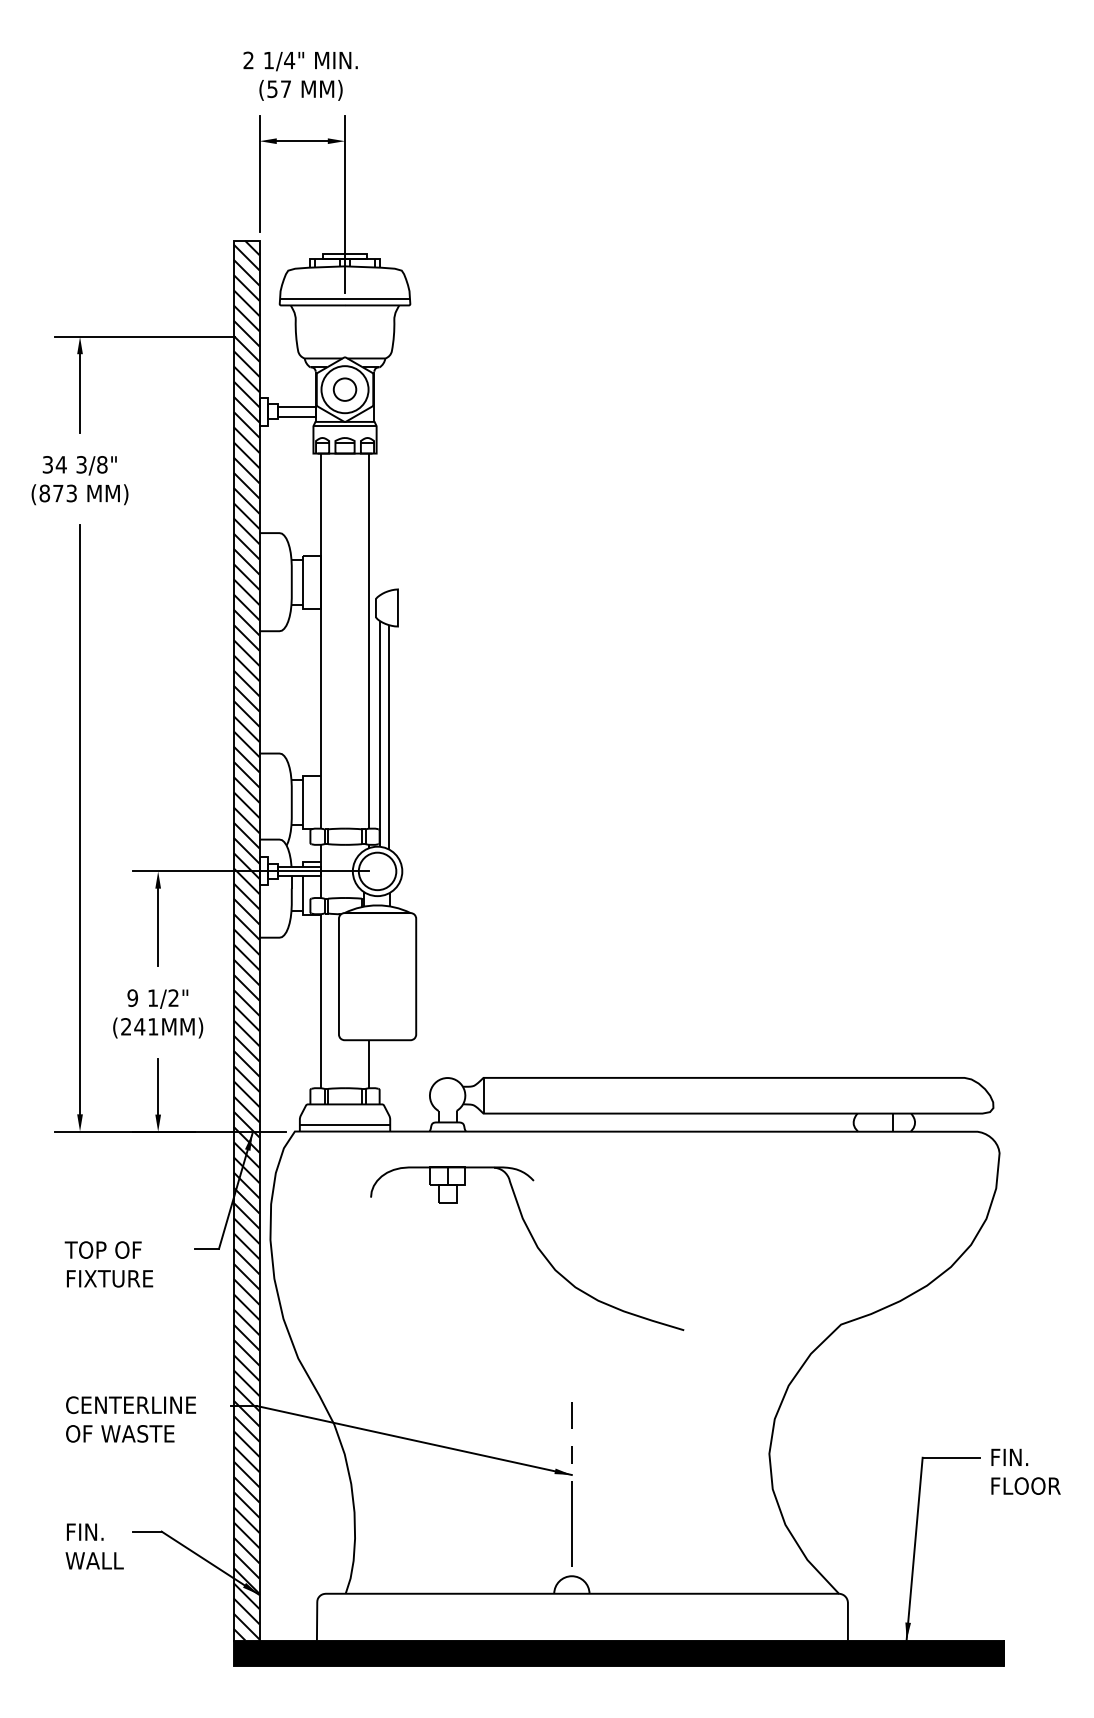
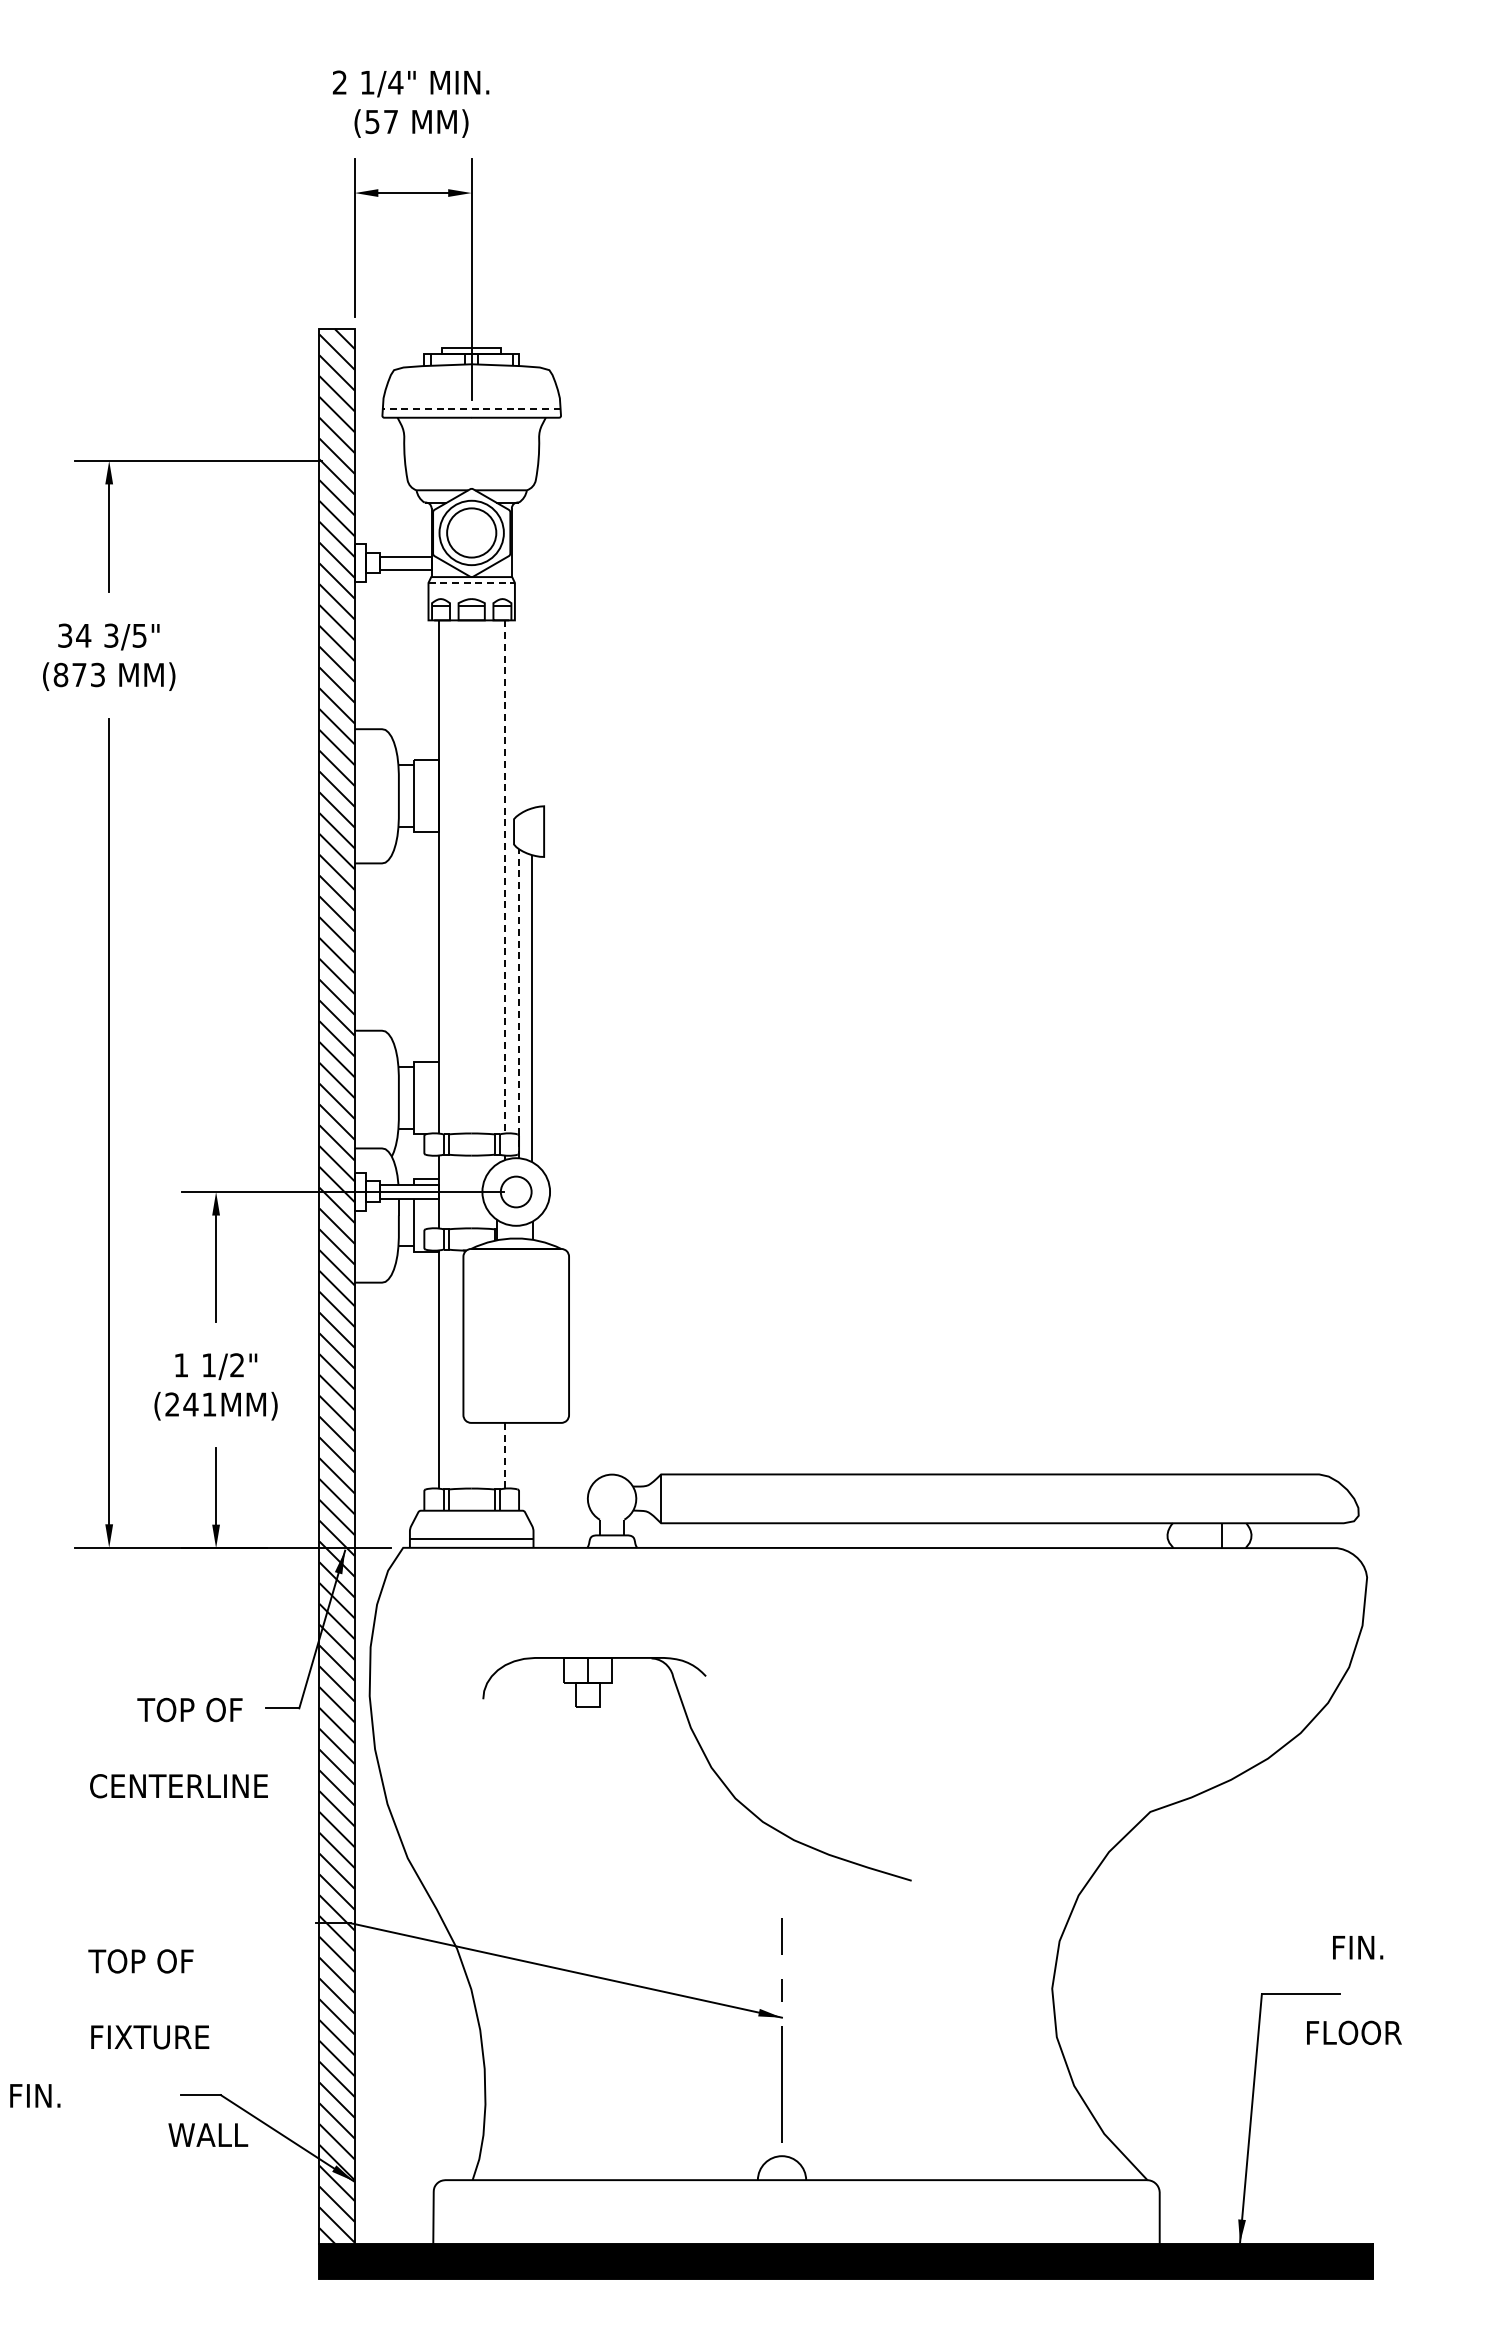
line: (344, 298) -> (471, 408), solid -> dashed
circle: (344, 389) -> (471, 532), size x1.6
line: (344, 425) -> (471, 582), solid -> dashed
text: (102, 464) -> (139, 635), 3/8" -> 3/5"
line: (369, 640) -> (504, 876), solid -> dashed
line: (379, 733) -> (519, 1003), solid -> dashed
circle: (377, 871) -> (515, 1191), size x0.6
text: (132, 998) -> (181, 1365), 9 -> 1
line: (369, 1064) -> (504, 1455), solid -> dashed
part: (535, 1245) -> (708, 1764), moved
text: (102, 1249) -> (189, 1709), moved
text: (110, 1278) -> (150, 2037), moved
text: (130, 1405) -> (178, 1786), moved
text: (119, 1433) -> (163, 1961), OF WASTE -> TOP OF
text: (1010, 1457) -> (1358, 1947), moved
text: (1026, 1485) -> (1354, 2032), moved
text: (85, 1531) -> (35, 2095), moved
text: (94, 1560) -> (208, 2134), moved

